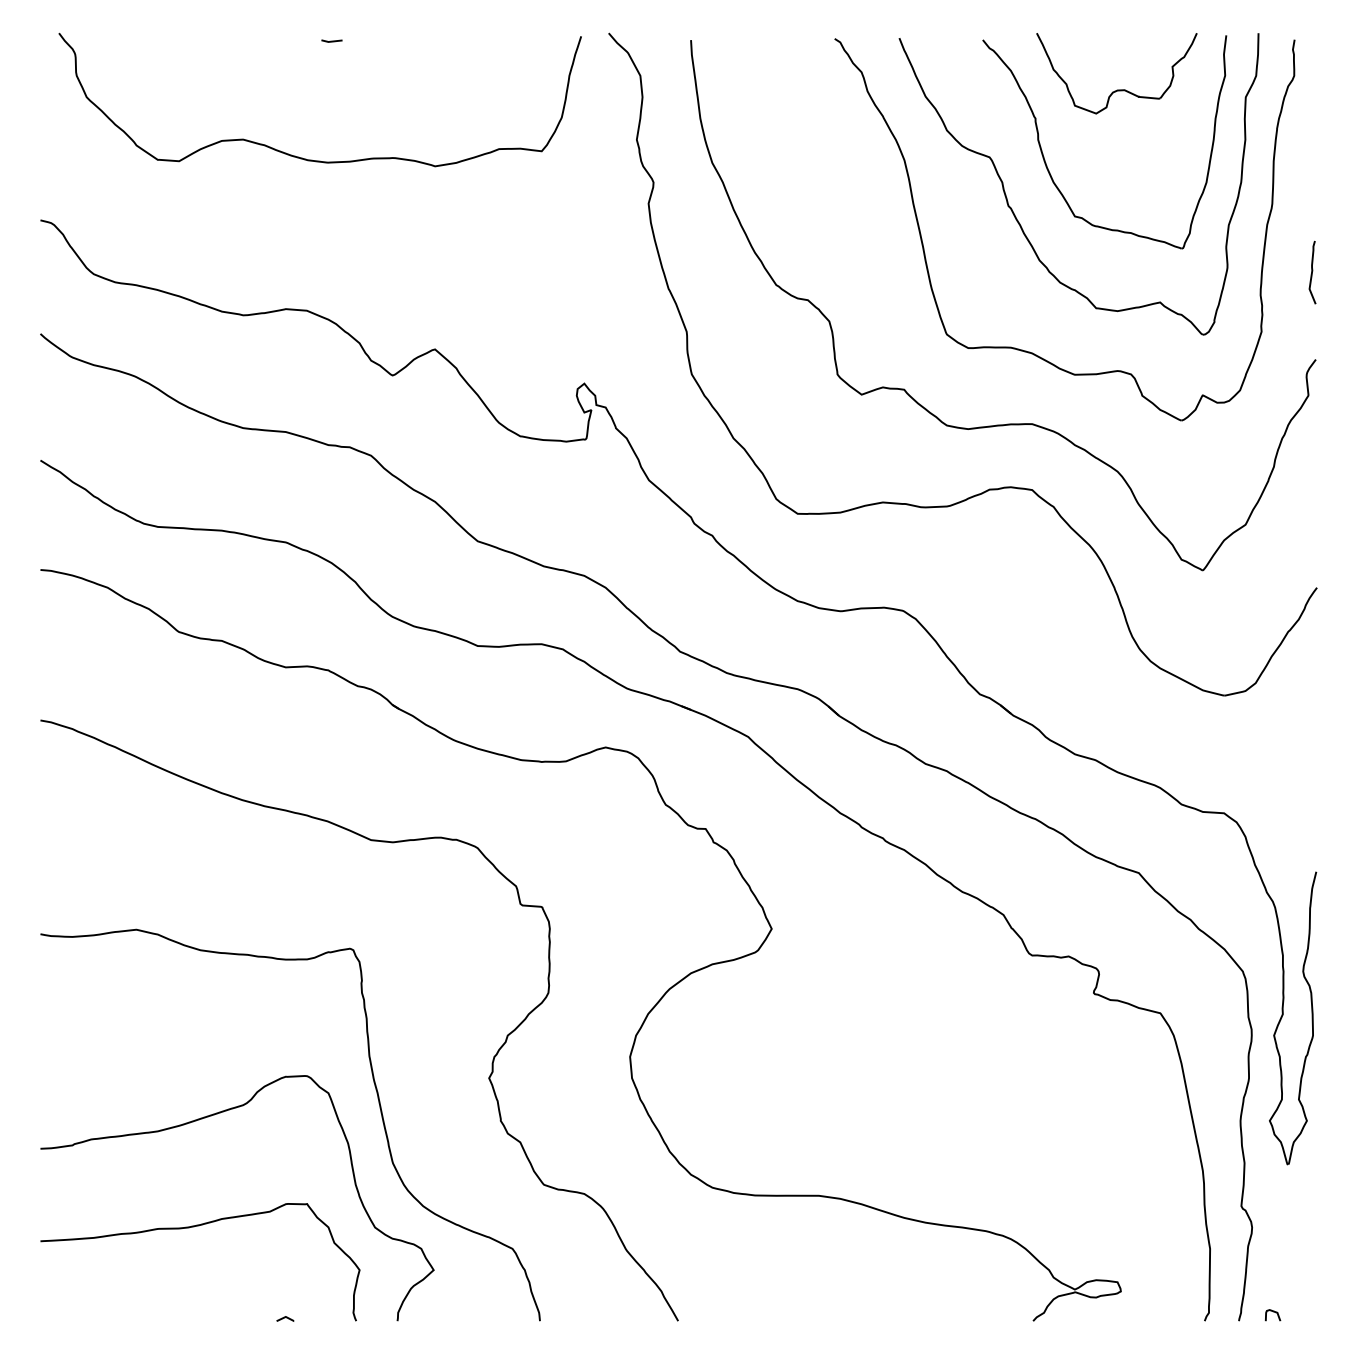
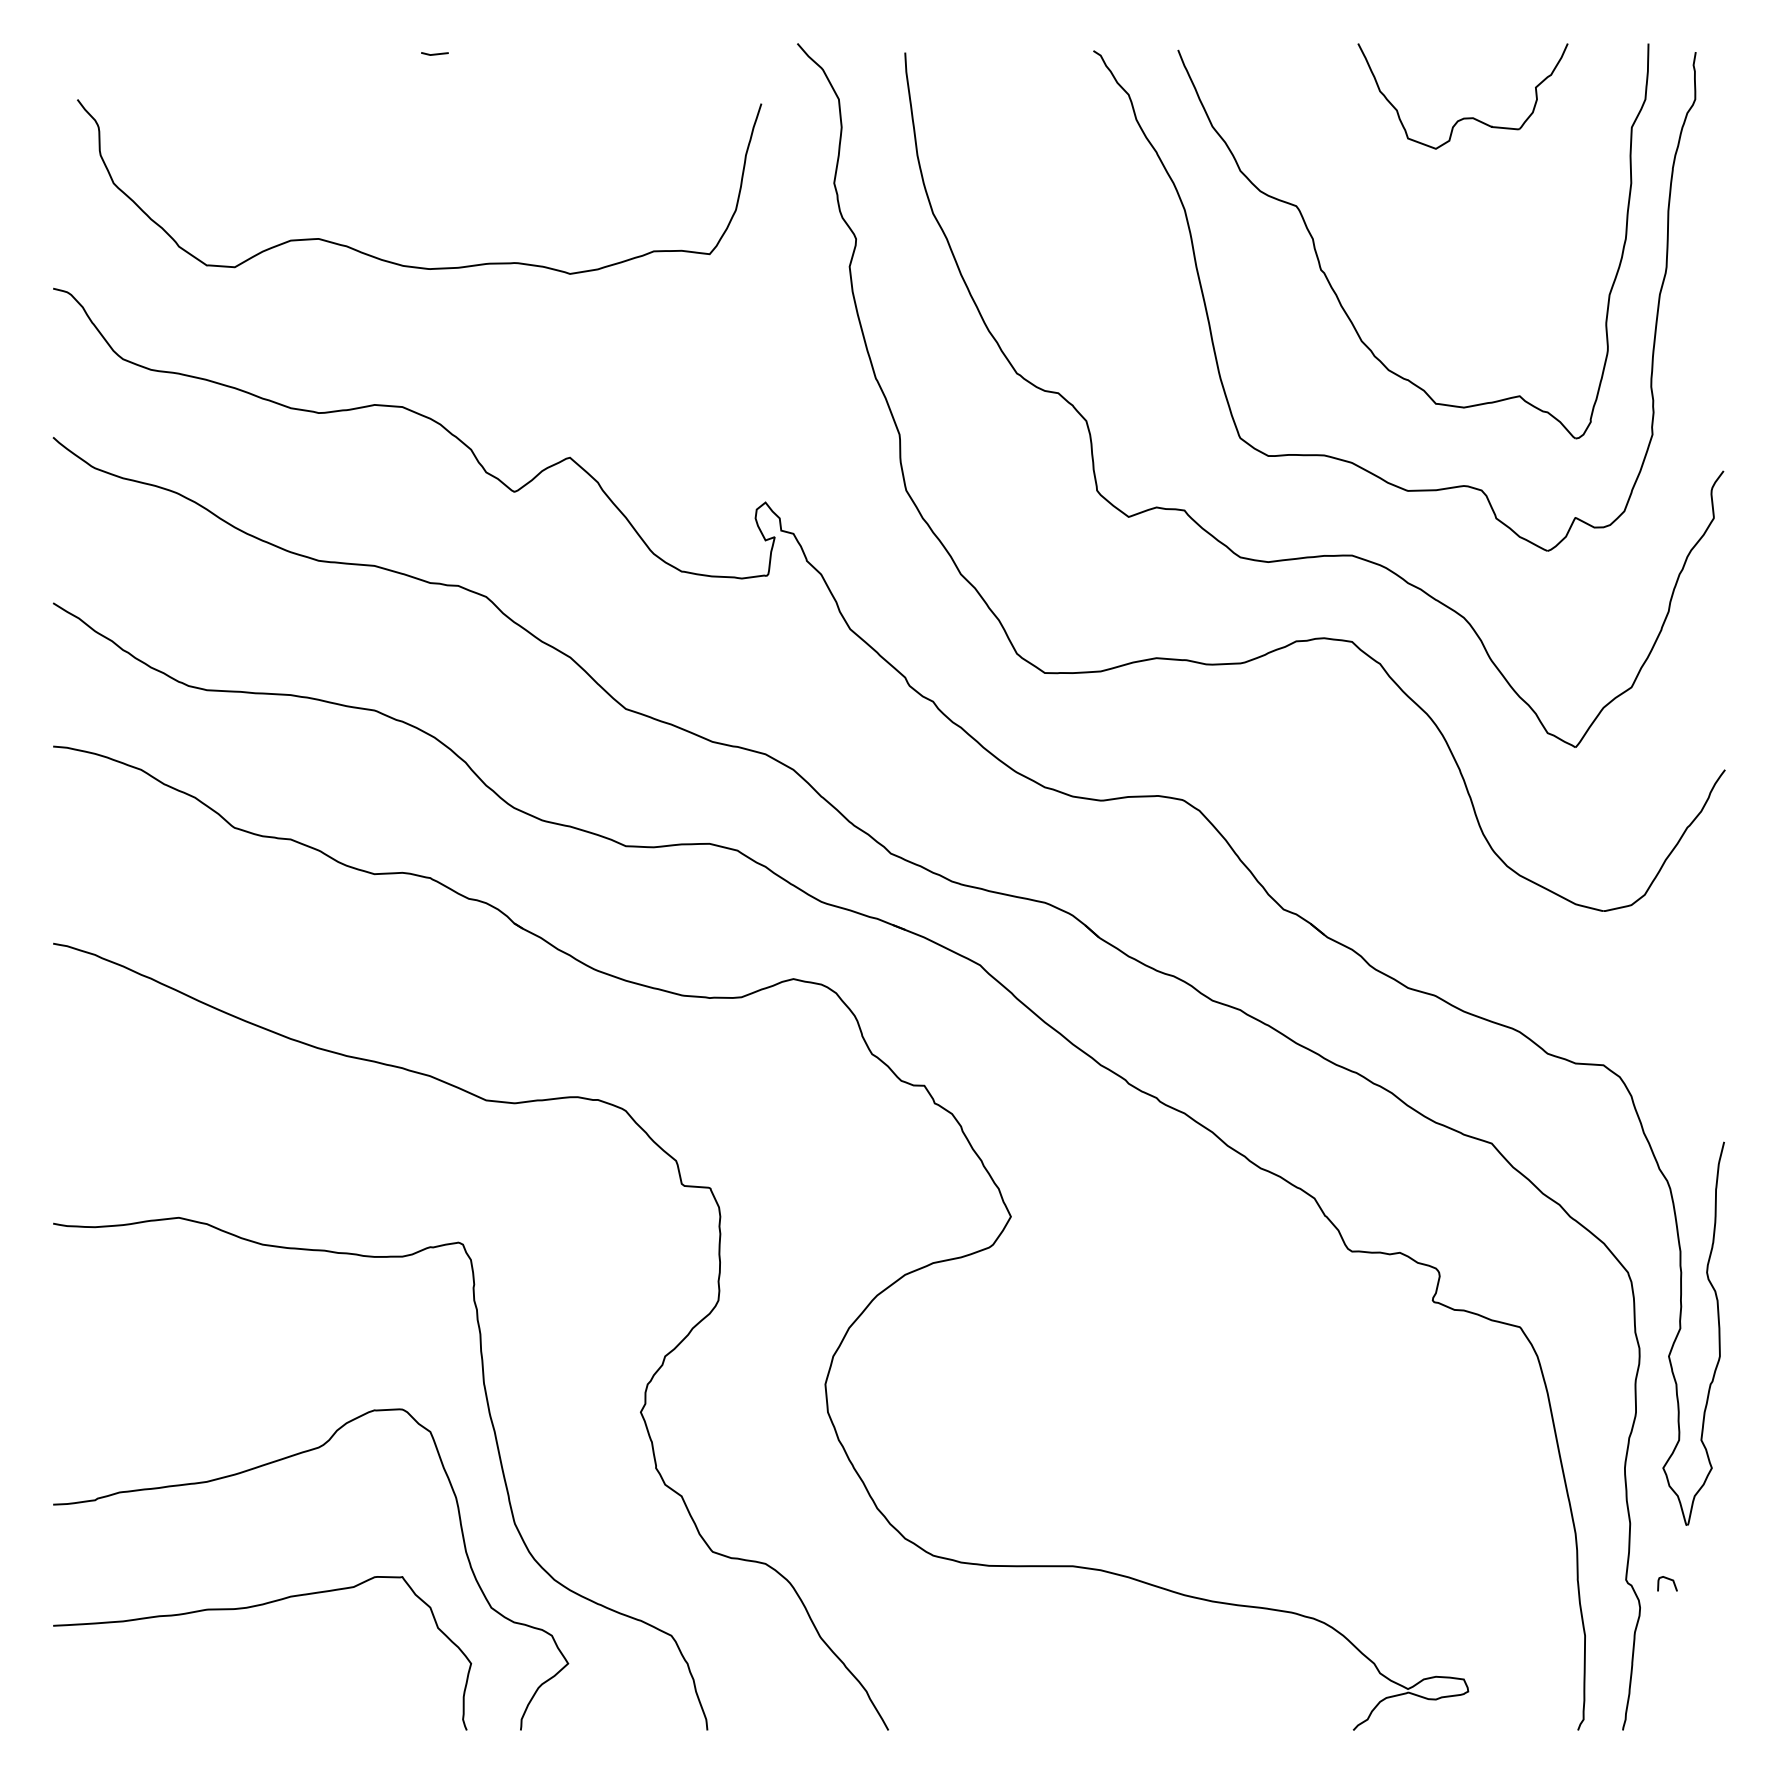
curve: (313, 159) -> (410, 265), moved
part: (1046, 162) -> (1370, 213), removed
curve: (1311, 272) -> (1718, 356), removed
curve: (1274, 1312) -> (1669, 1580), moved
line: (285, 1318) -> (373, 1726), removed

